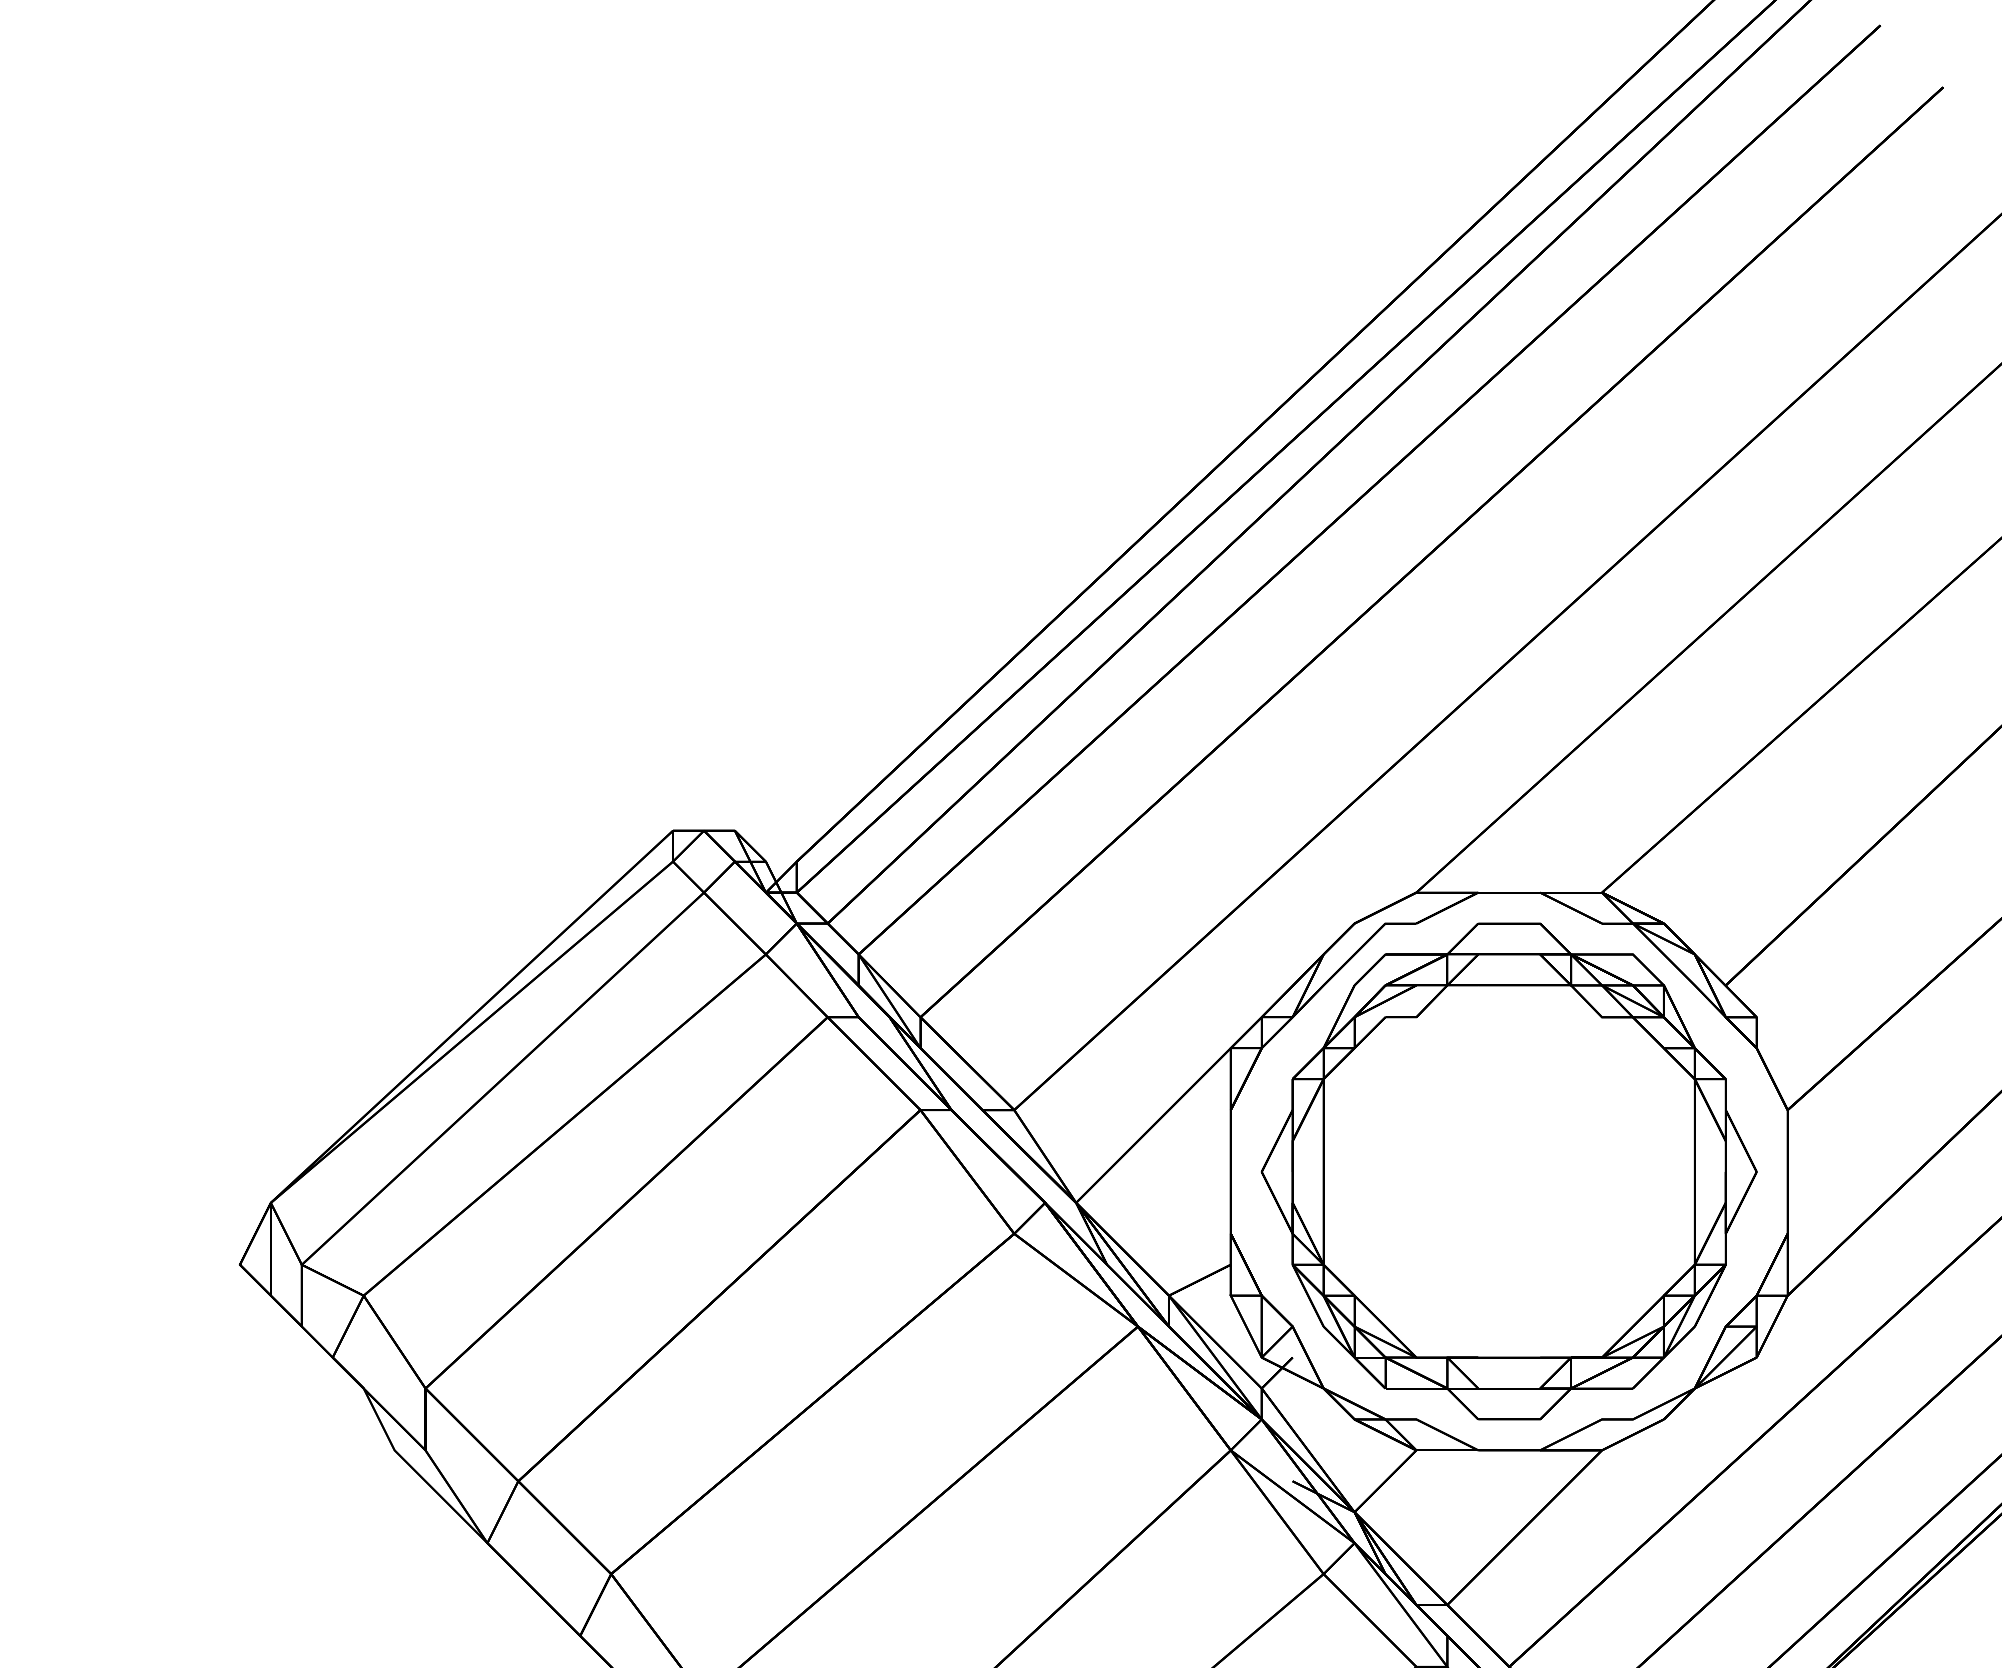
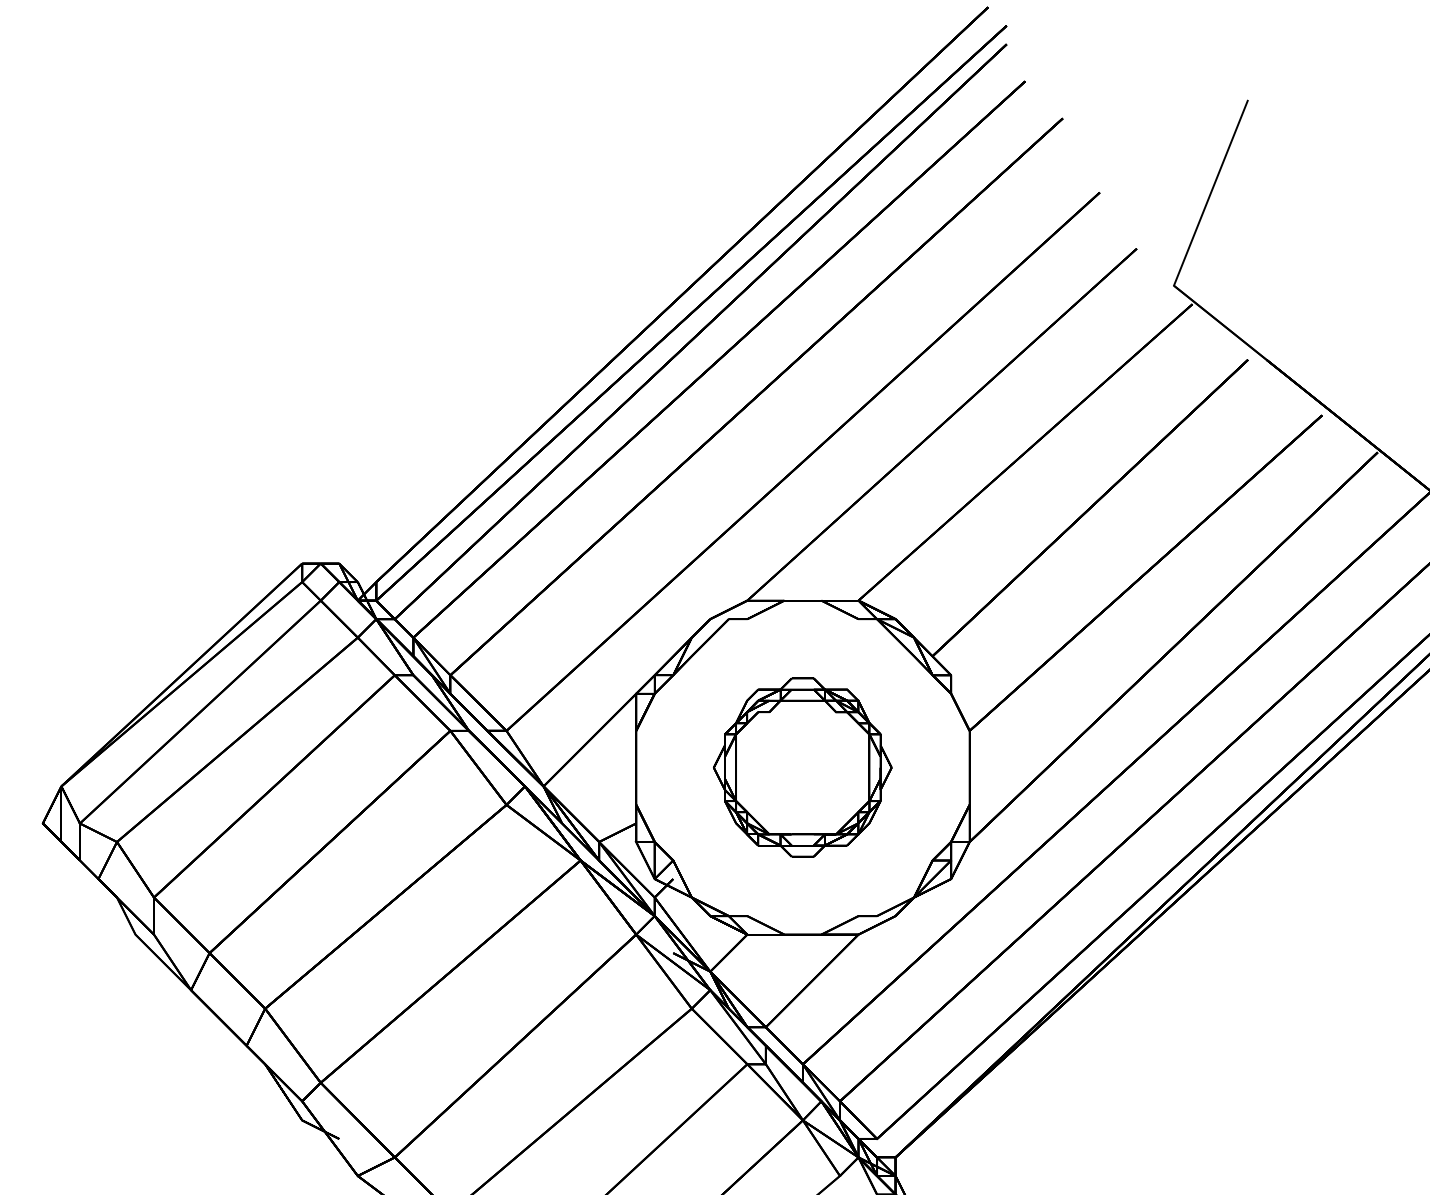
part: (1508, 1171) -> (802, 767), size x0.6

